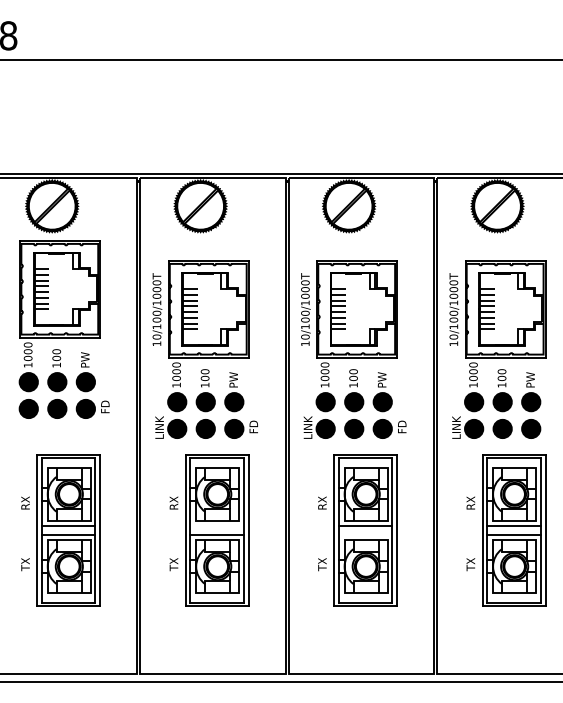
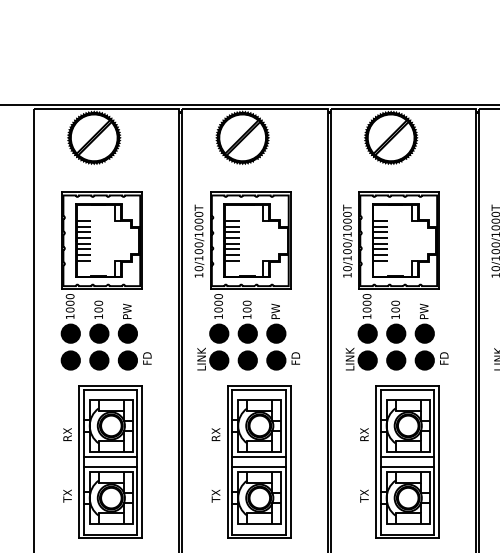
part: (63, 329) -> (105, 281), moved
line: (216, 525) -> (258, 457), added
line: (365, 535) -> (407, 467), added

